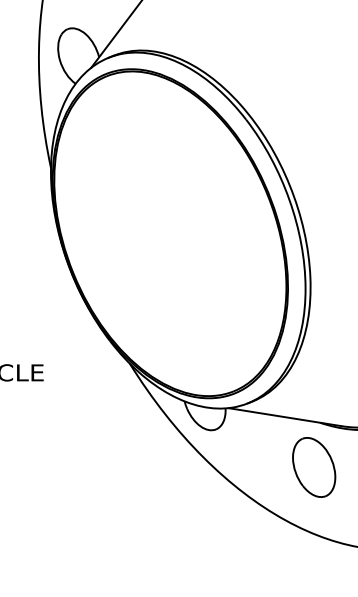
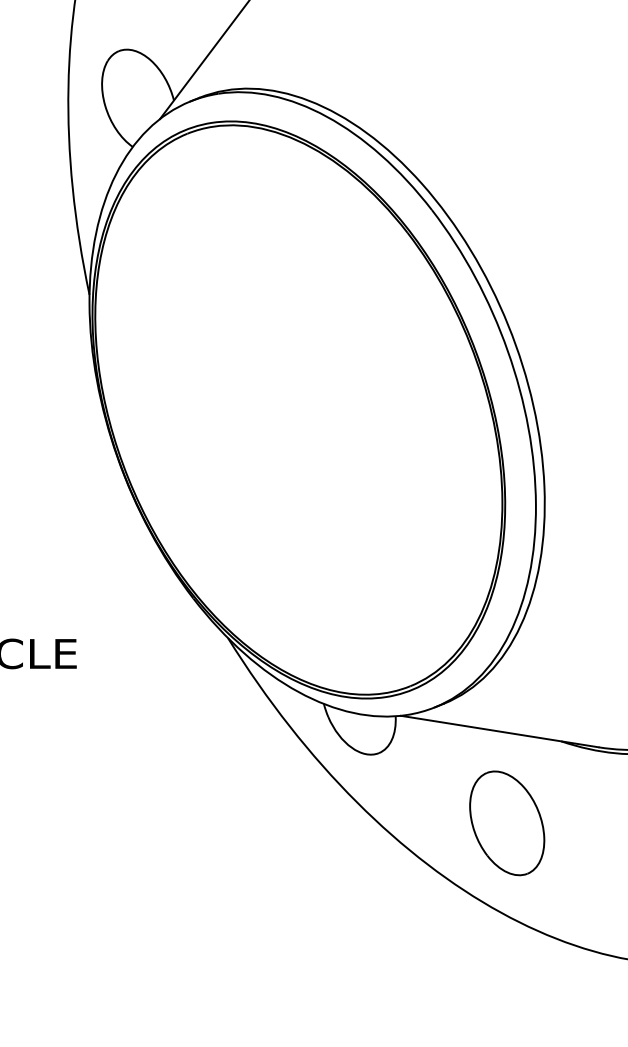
part: (314, 467) -> (507, 823), moved

